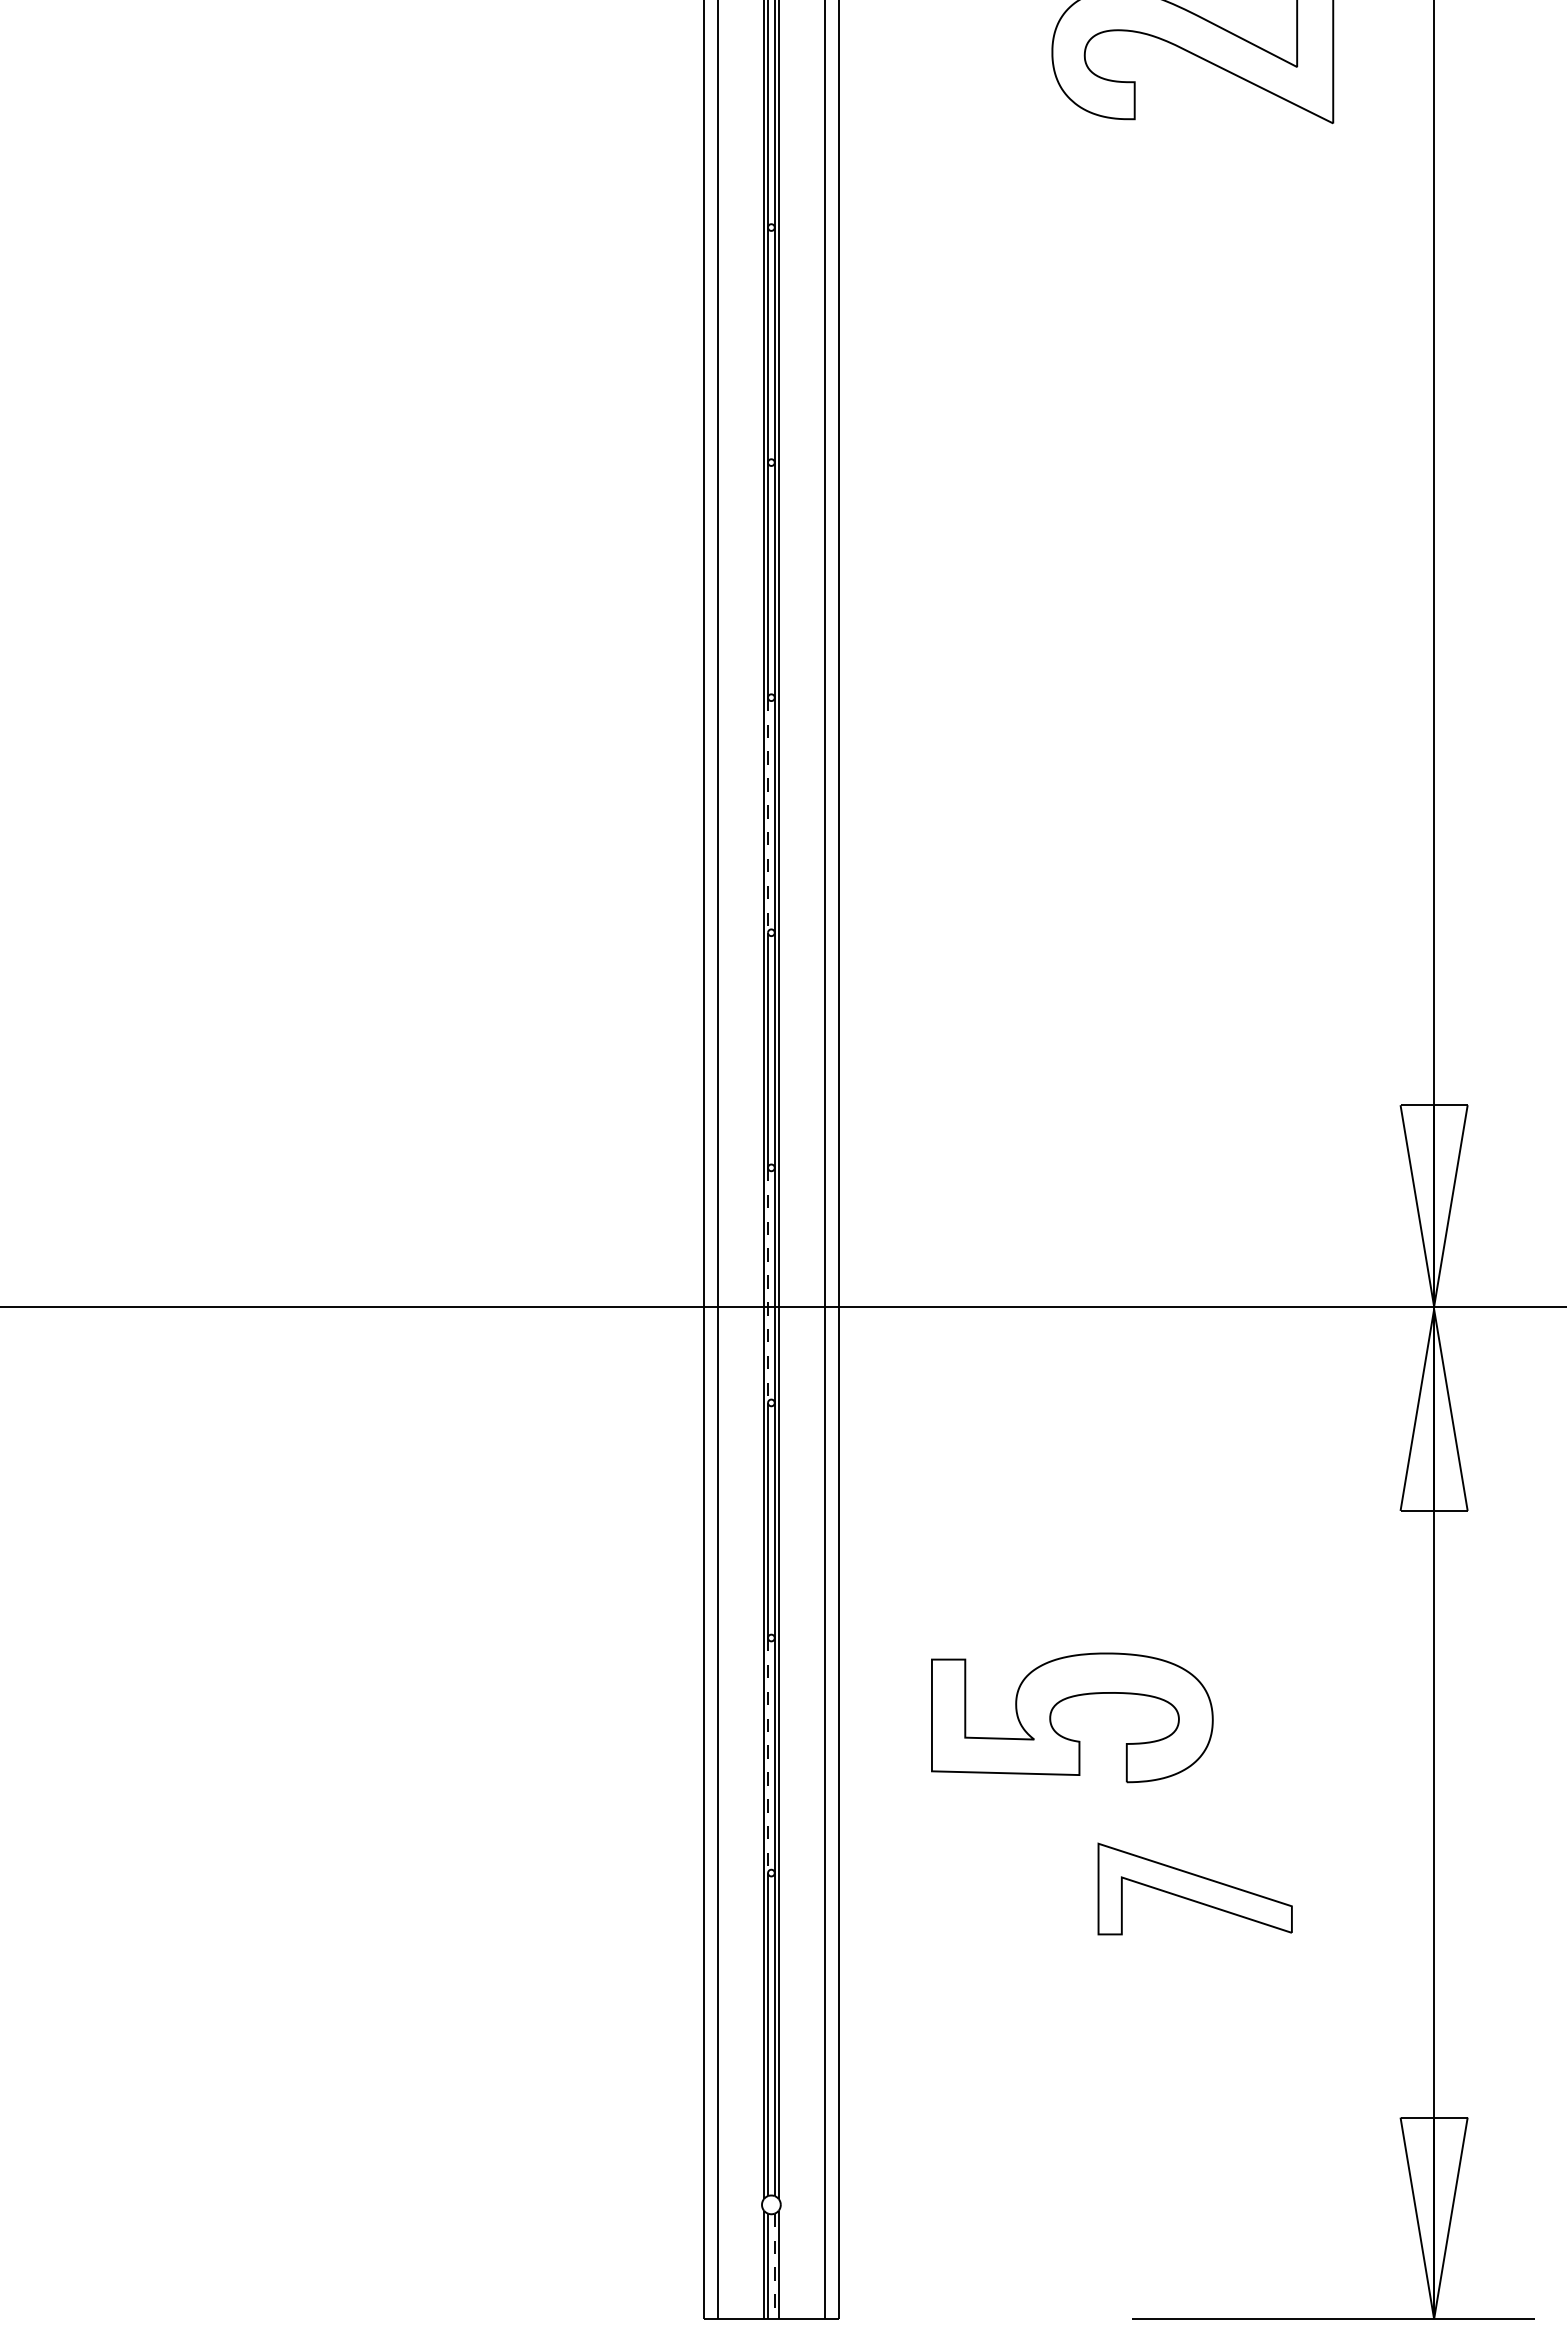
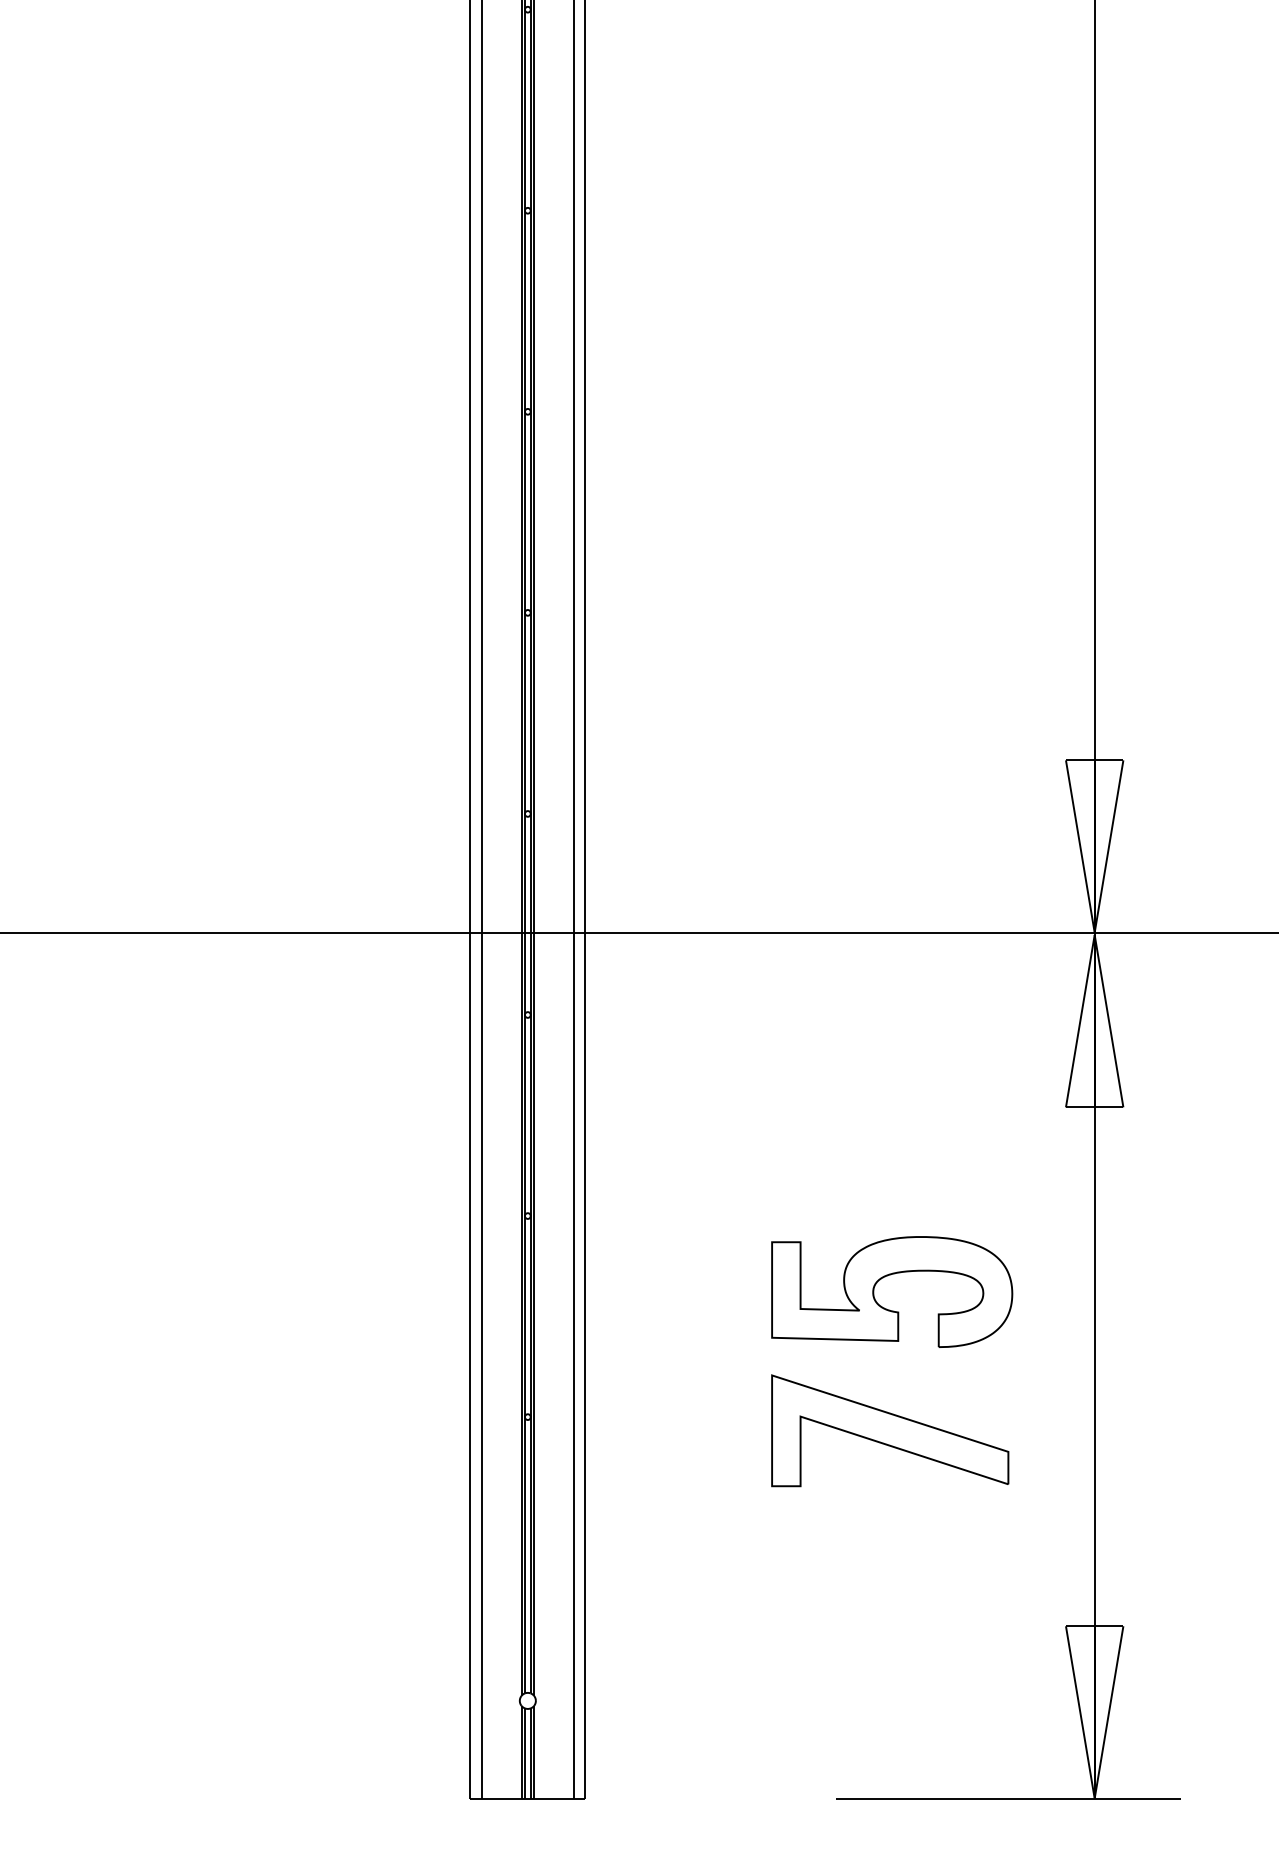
line: (768, 815) -> (525, 512), dashed -> solid
line: (768, 1285) -> (525, 914), dashed -> solid
part: (1064, 1700) -> (885, 1277), moved
line: (768, 1755) -> (525, 1316), dashed -> solid
part: (1195, 1888) -> (890, 1430), size x1.43
line: (774, 2266) -> (530, 1753), dashed -> solid

